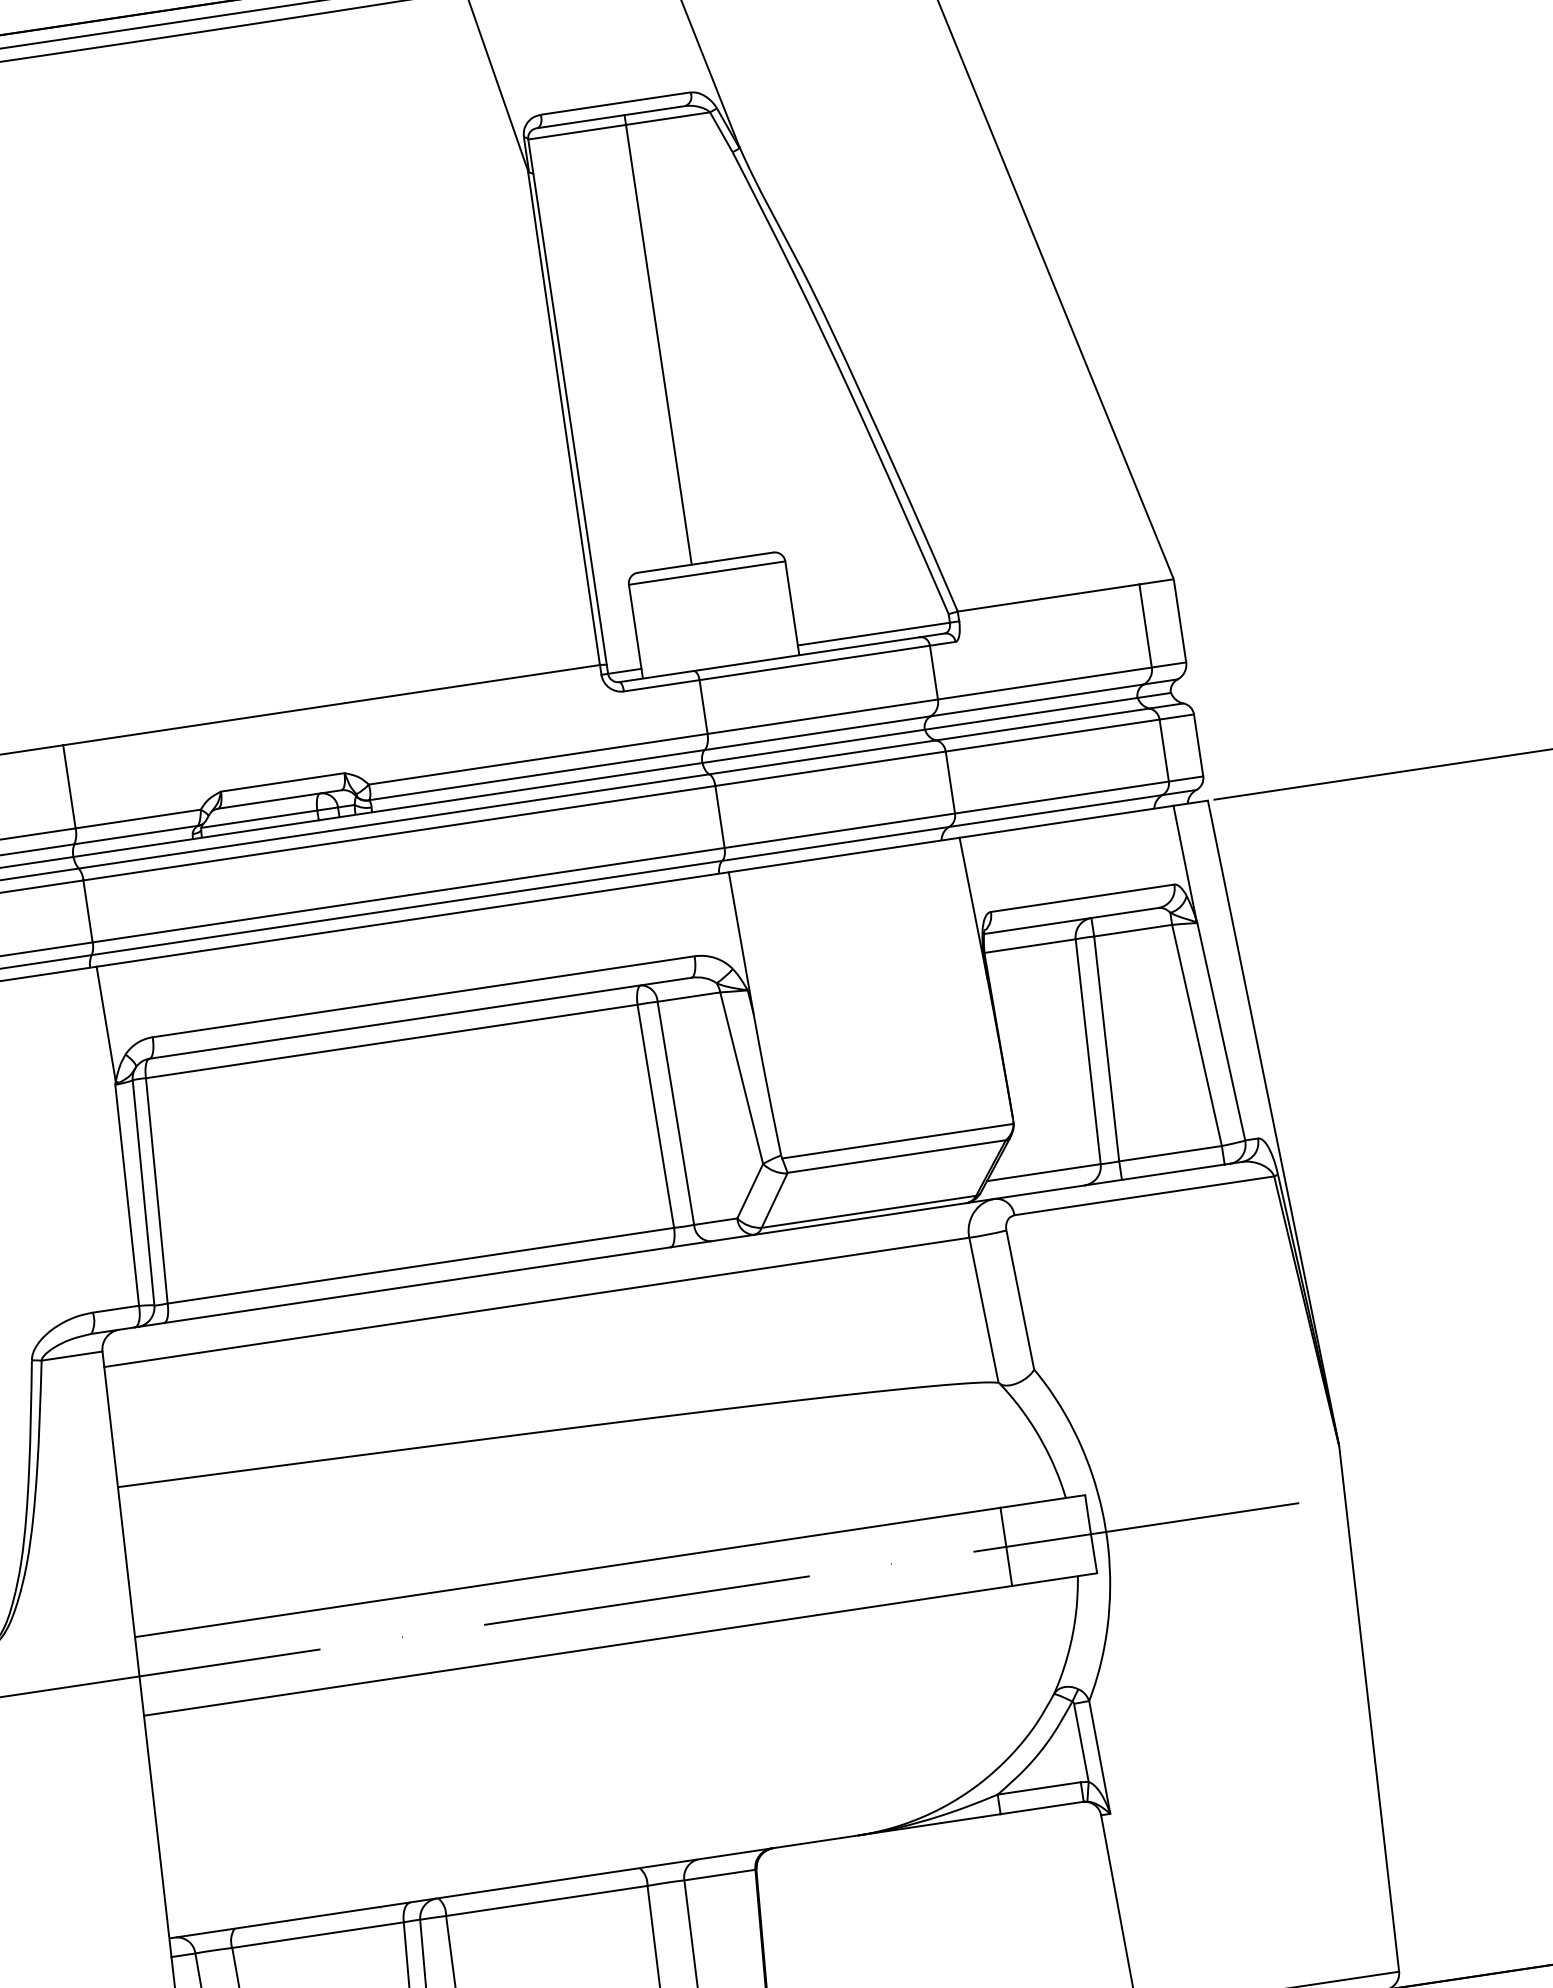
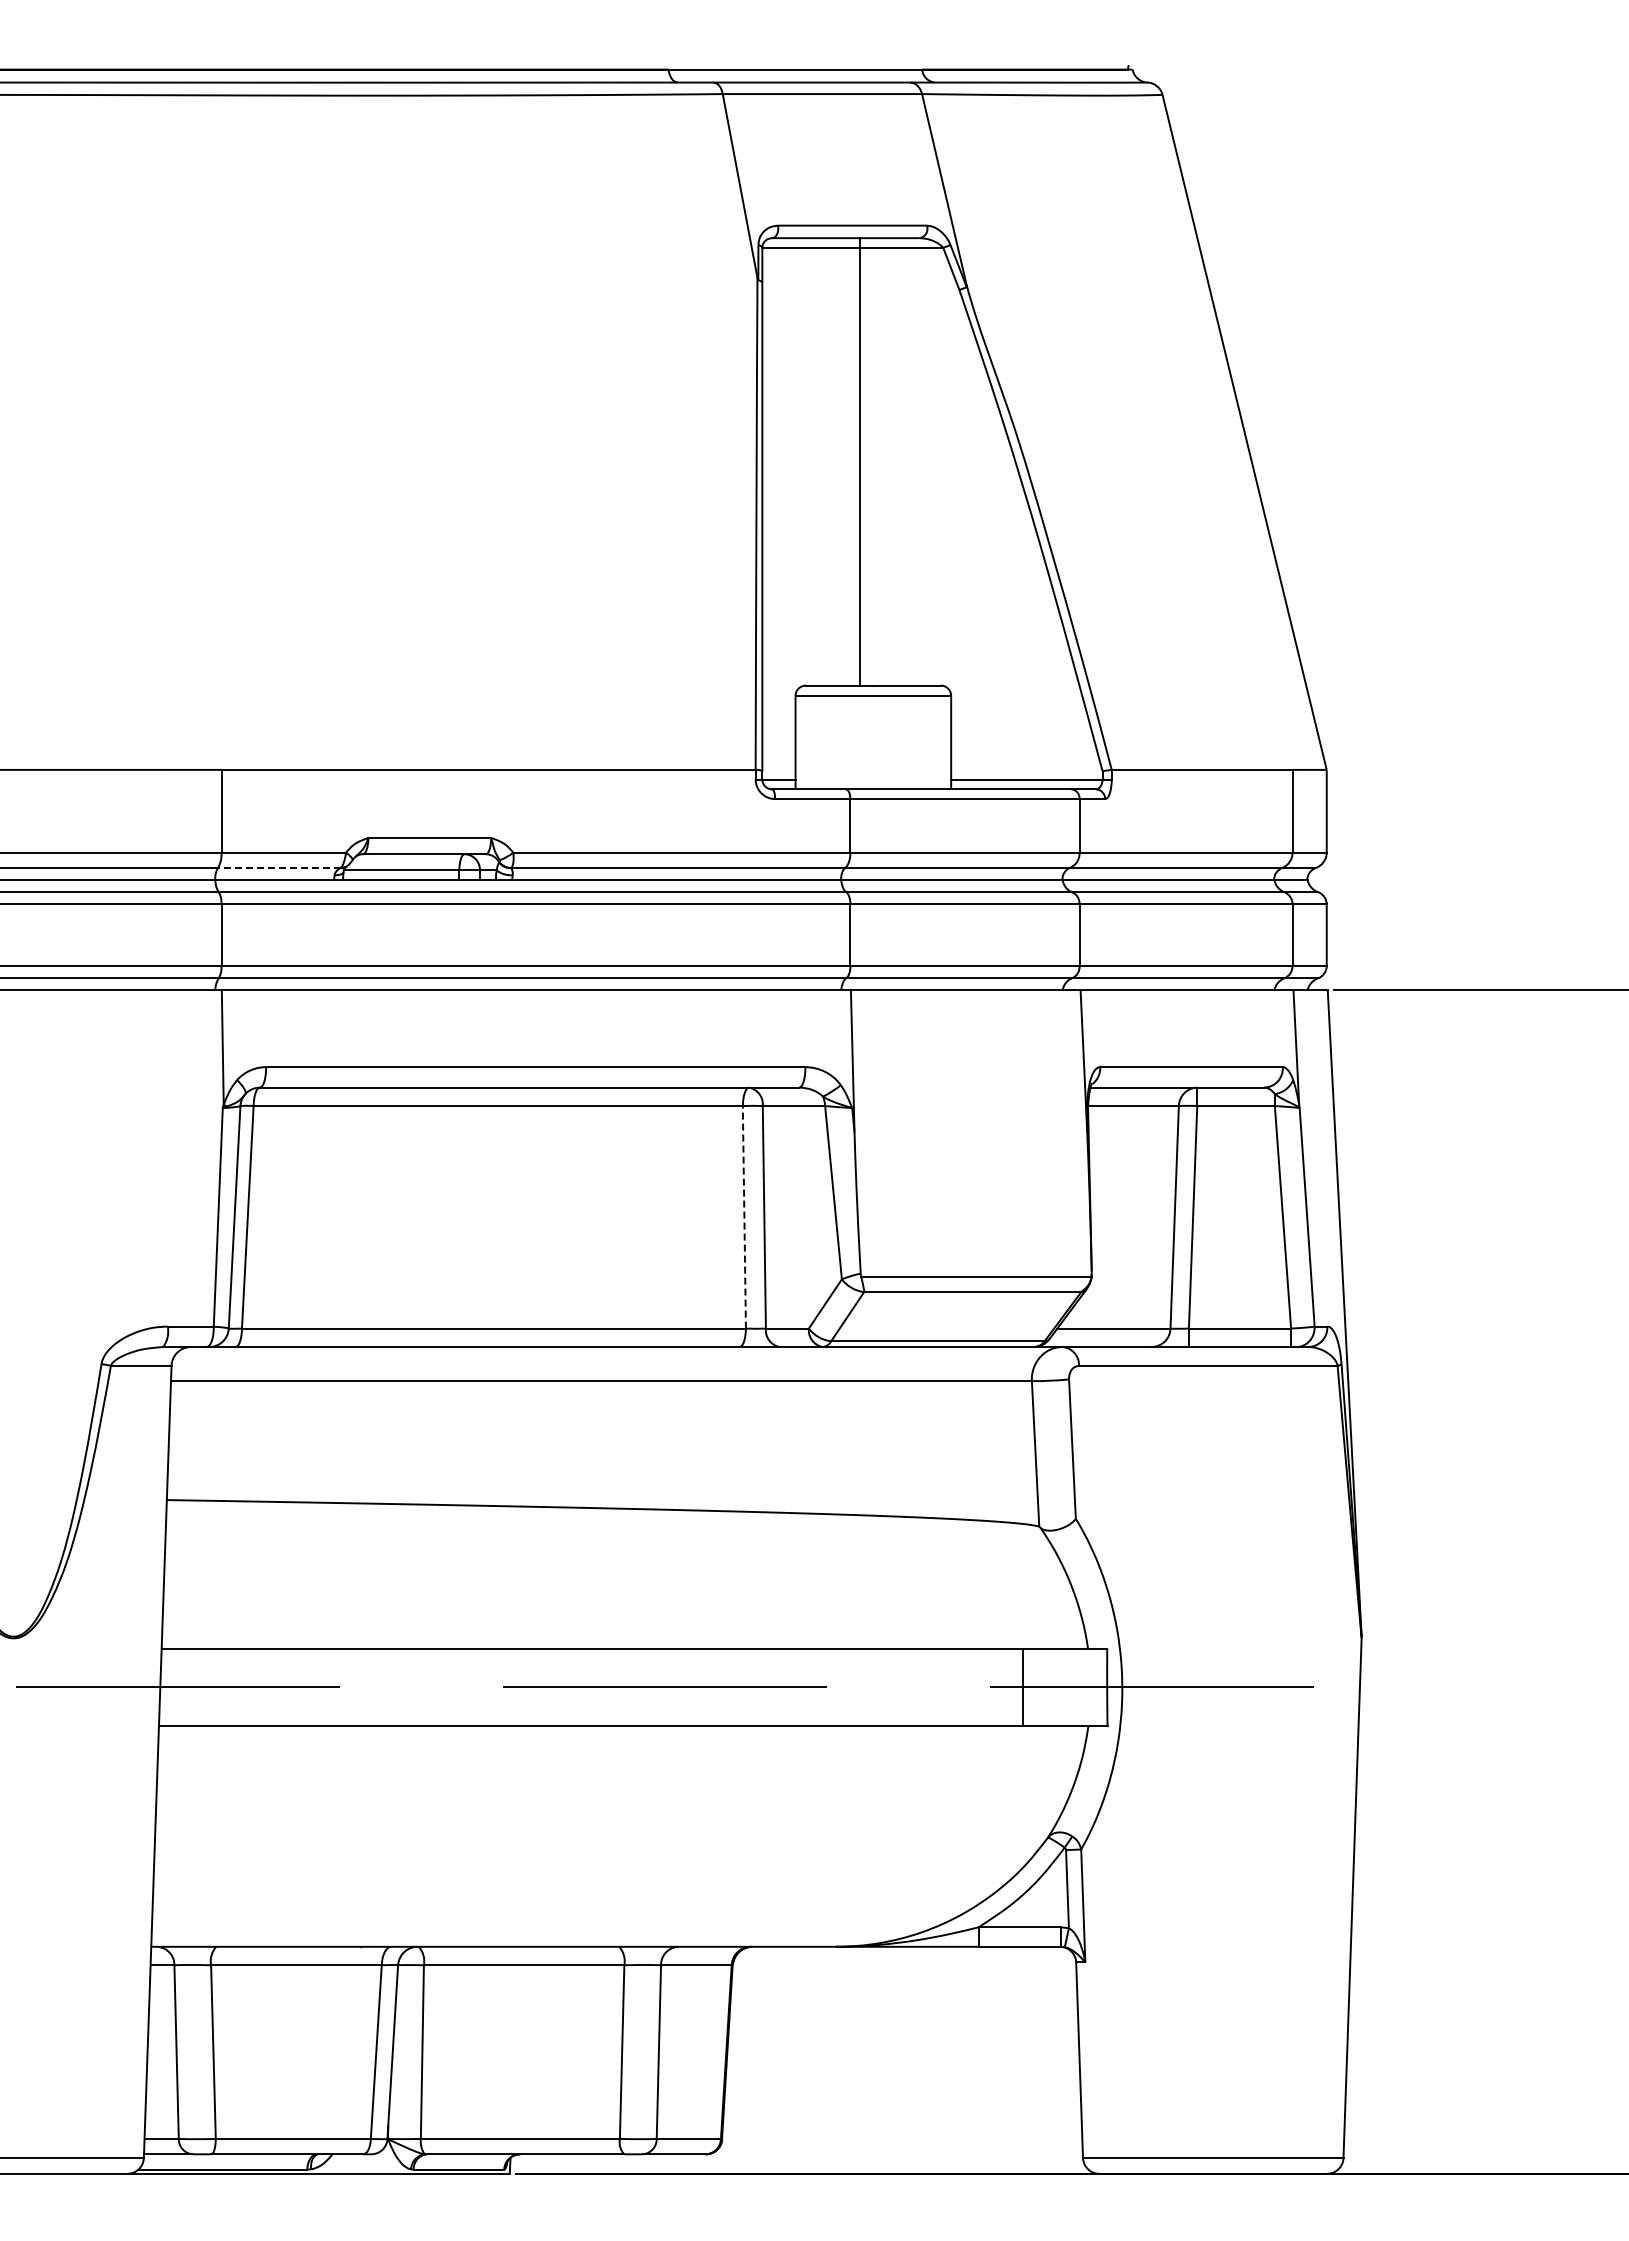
line: (135, 834) -> (278, 867), solid -> dashed
line: (655, 1115) -> (744, 1216), solid -> dashed

